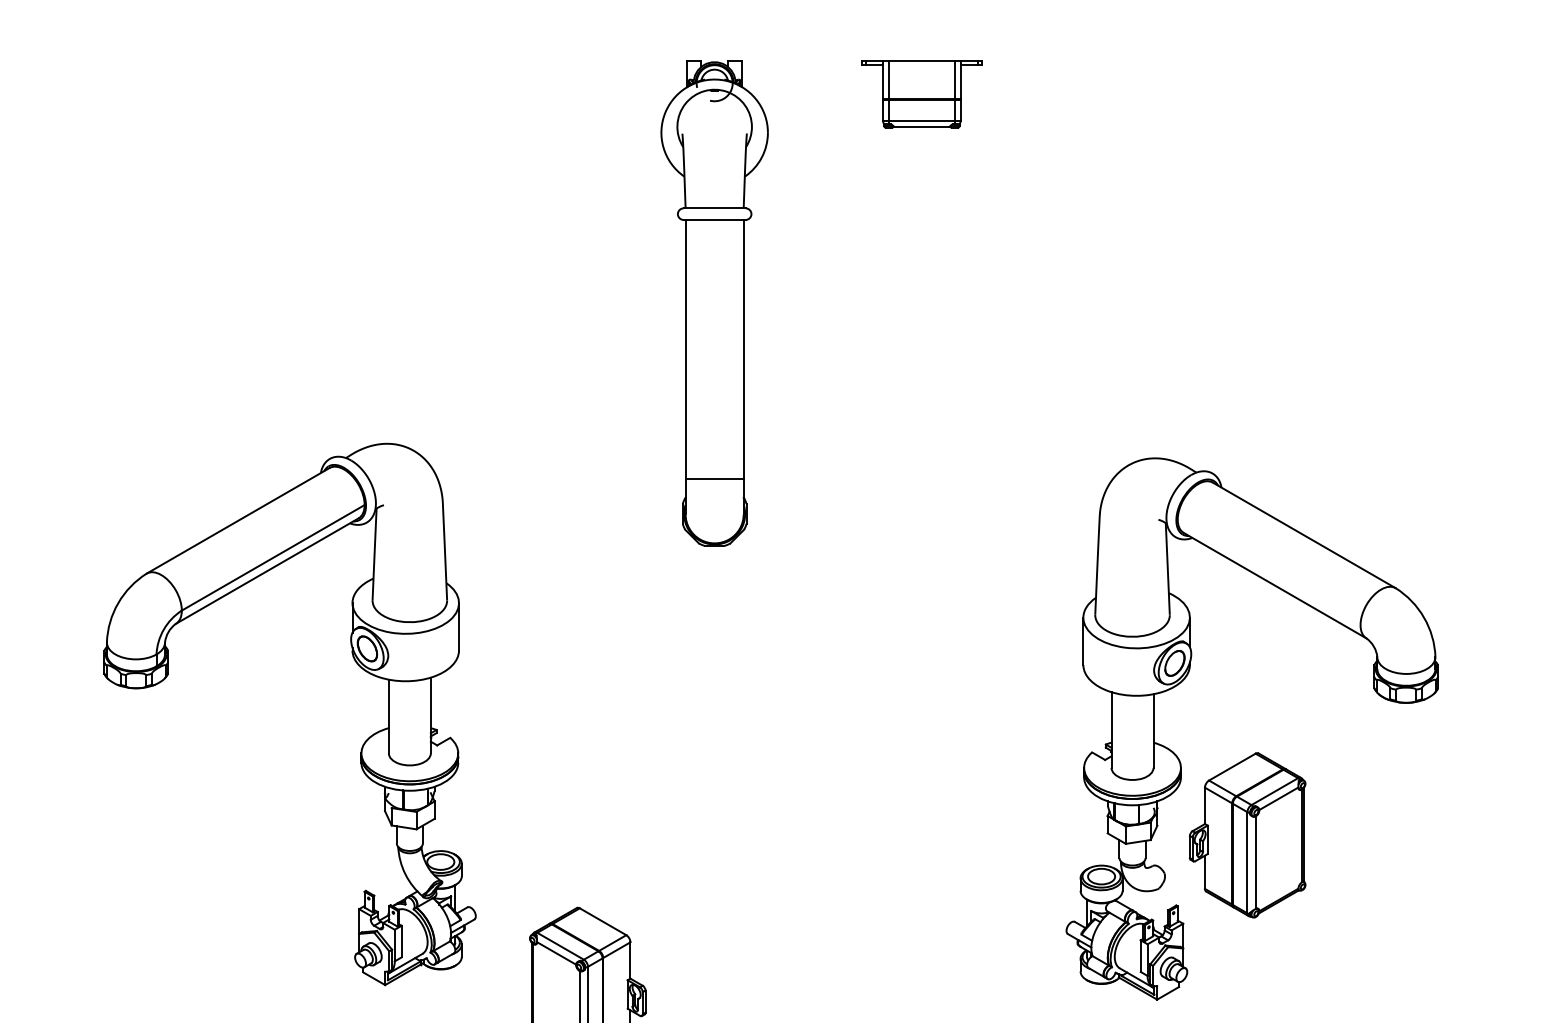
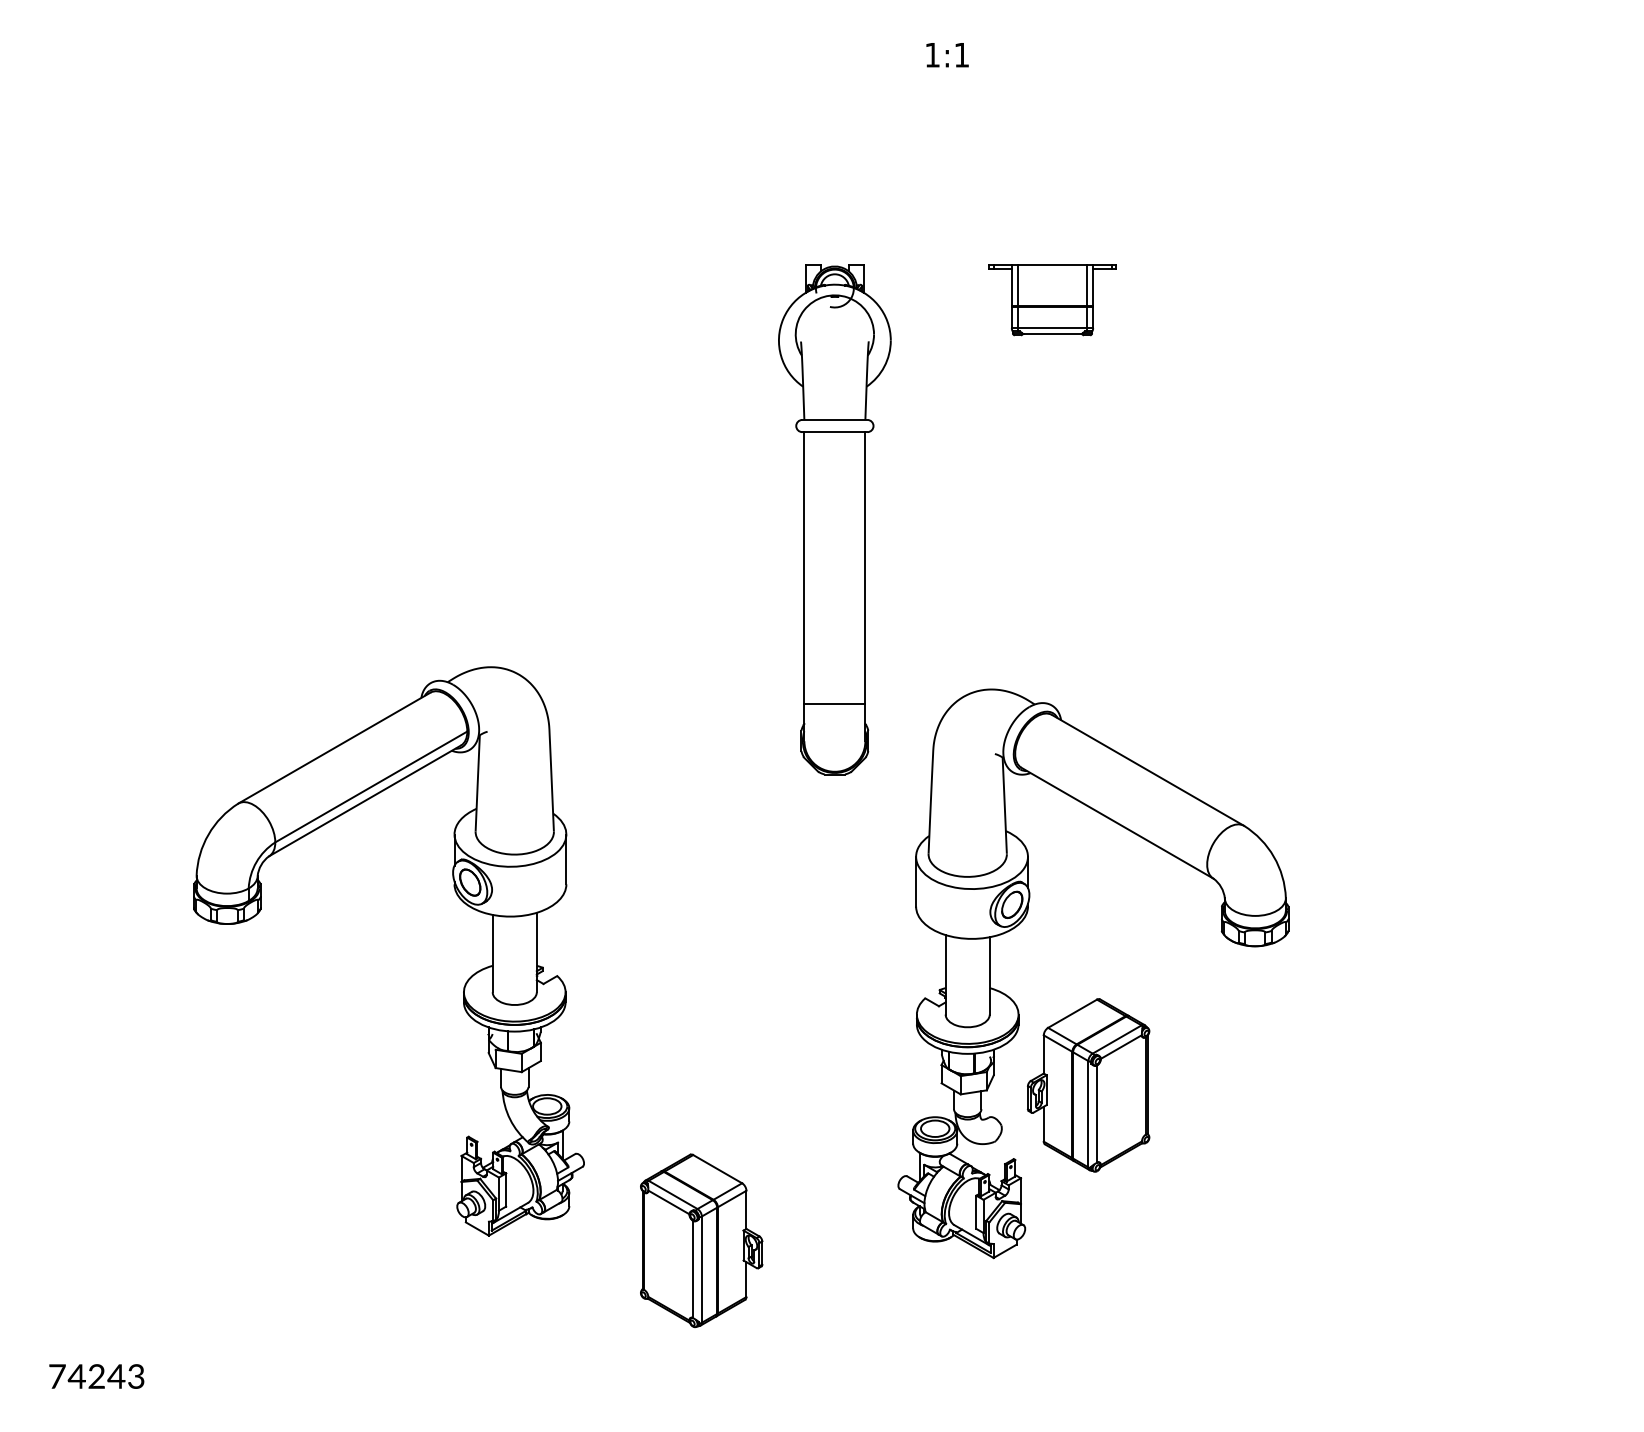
part: (1255, 752) -> (1096, 998), moved

